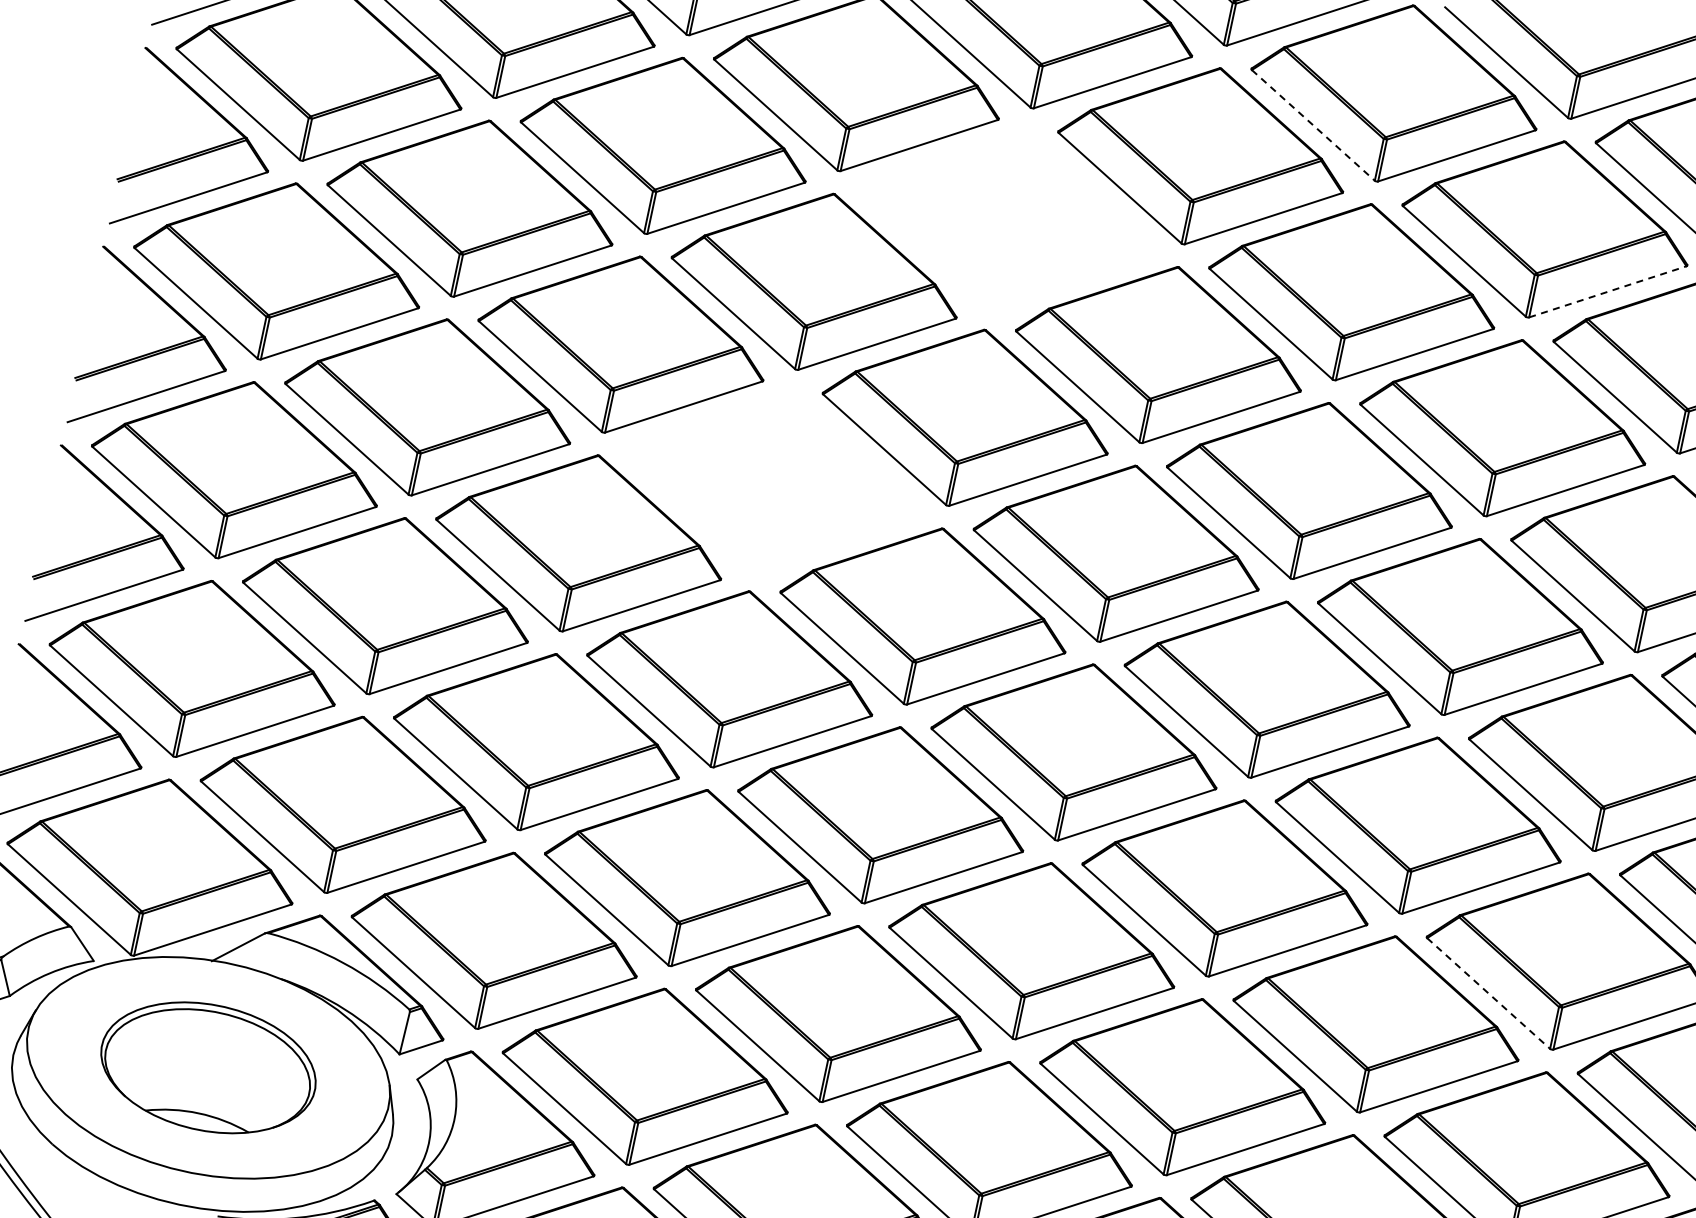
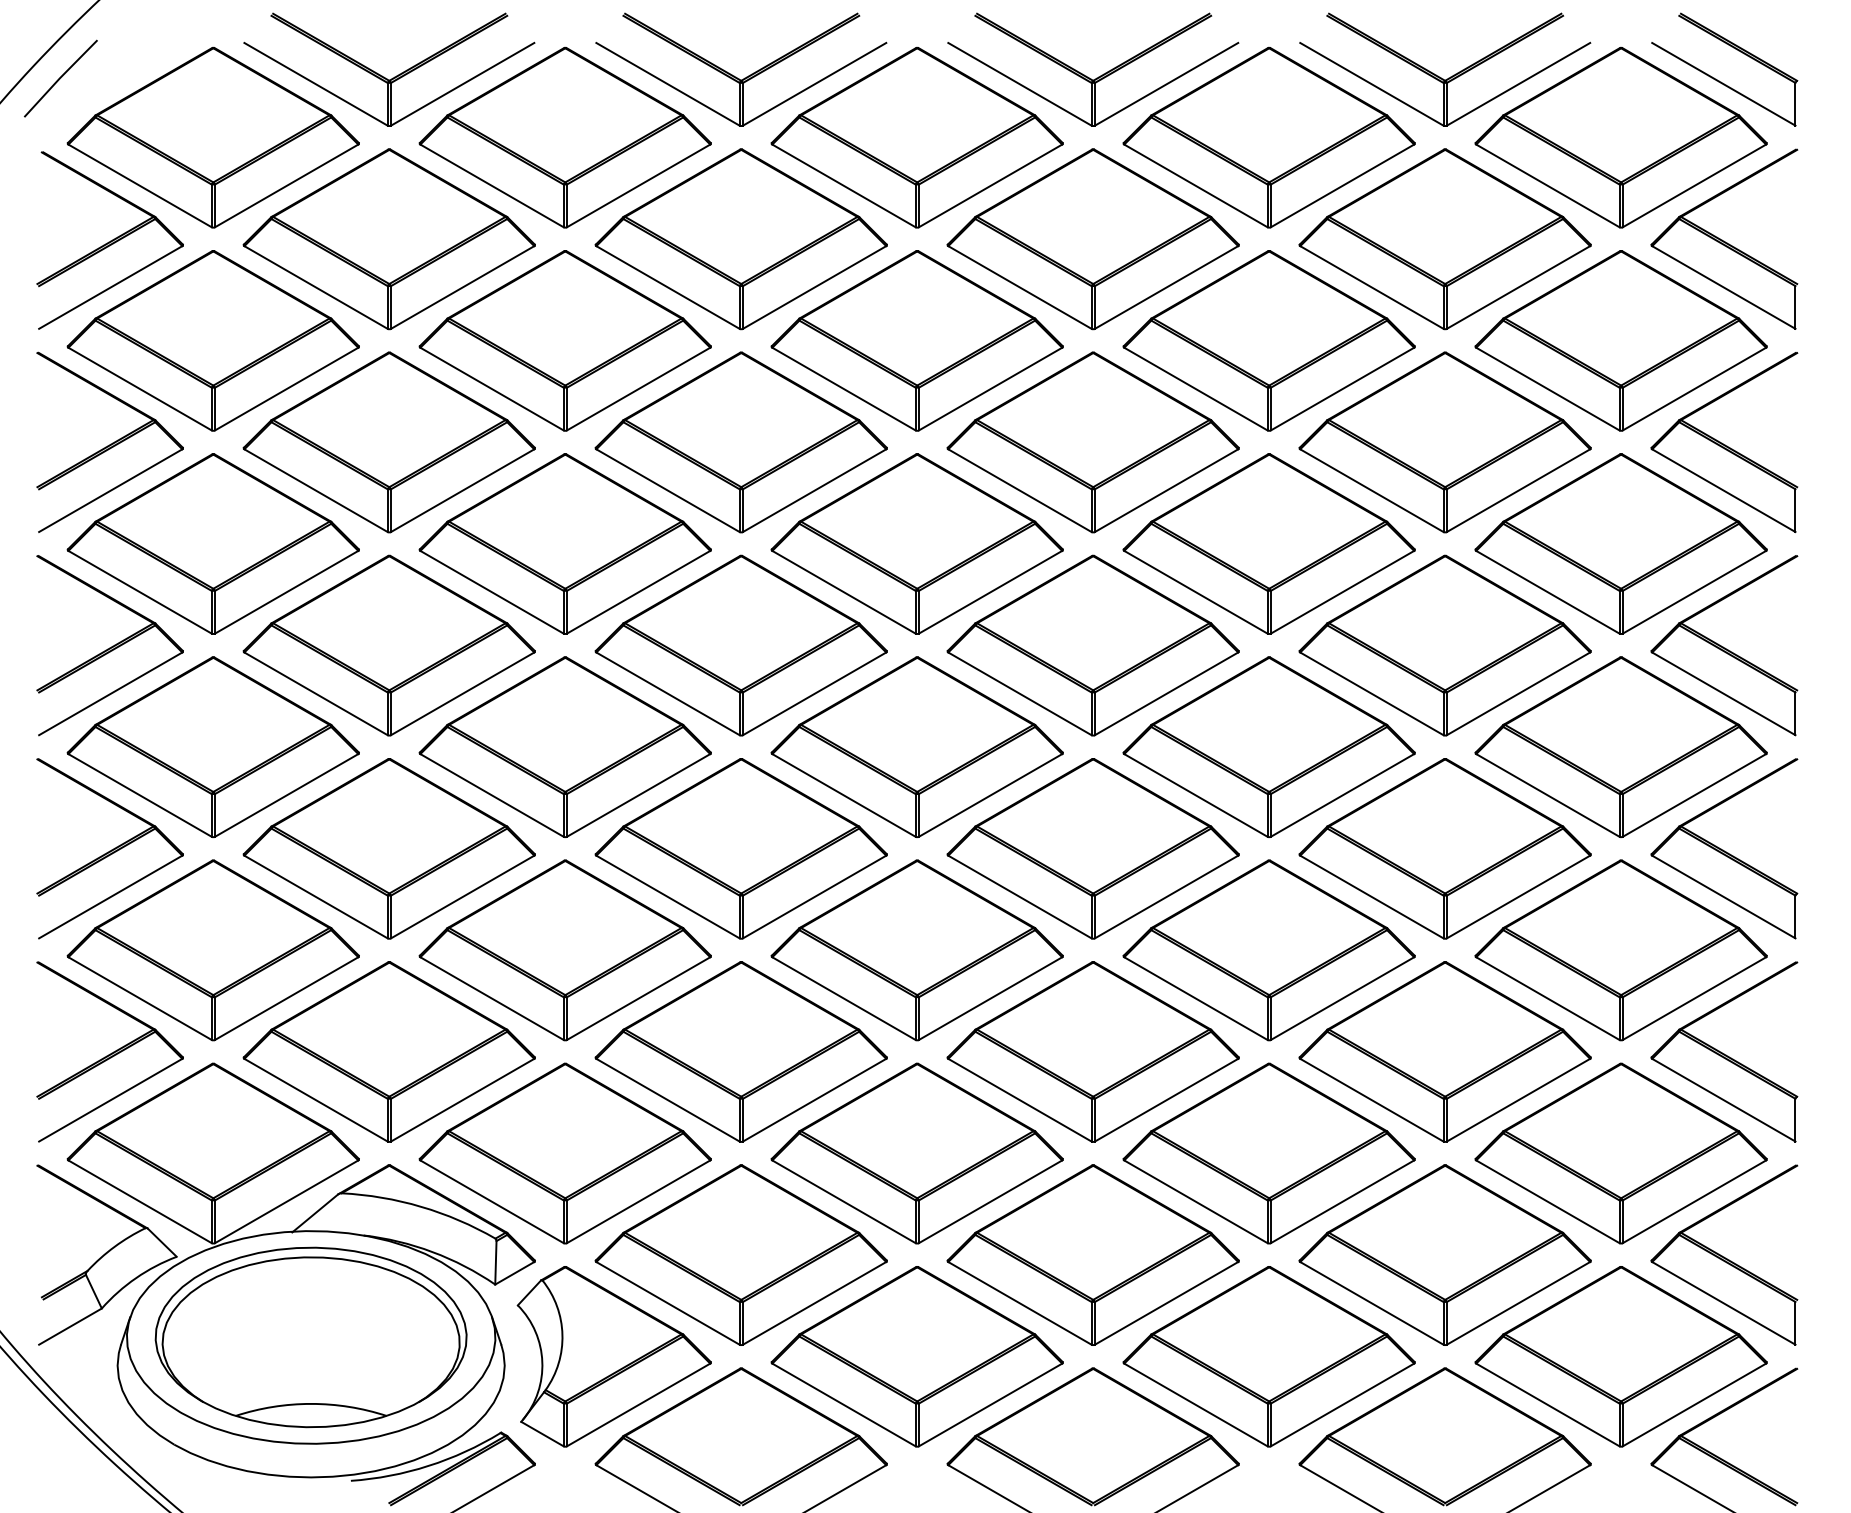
line: (1313, 124) -> (1195, 185), dashed -> solid
part: (1007, 218) -> (916, 340), added
line: (1607, 291) -> (1518, 287), dashed -> solid
part: (772, 480) -> (740, 645), added
line: (1488, 993) -> (1547, 998), dashed -> solid
part: (207, 1067) -> (310, 1337), size x1.43

